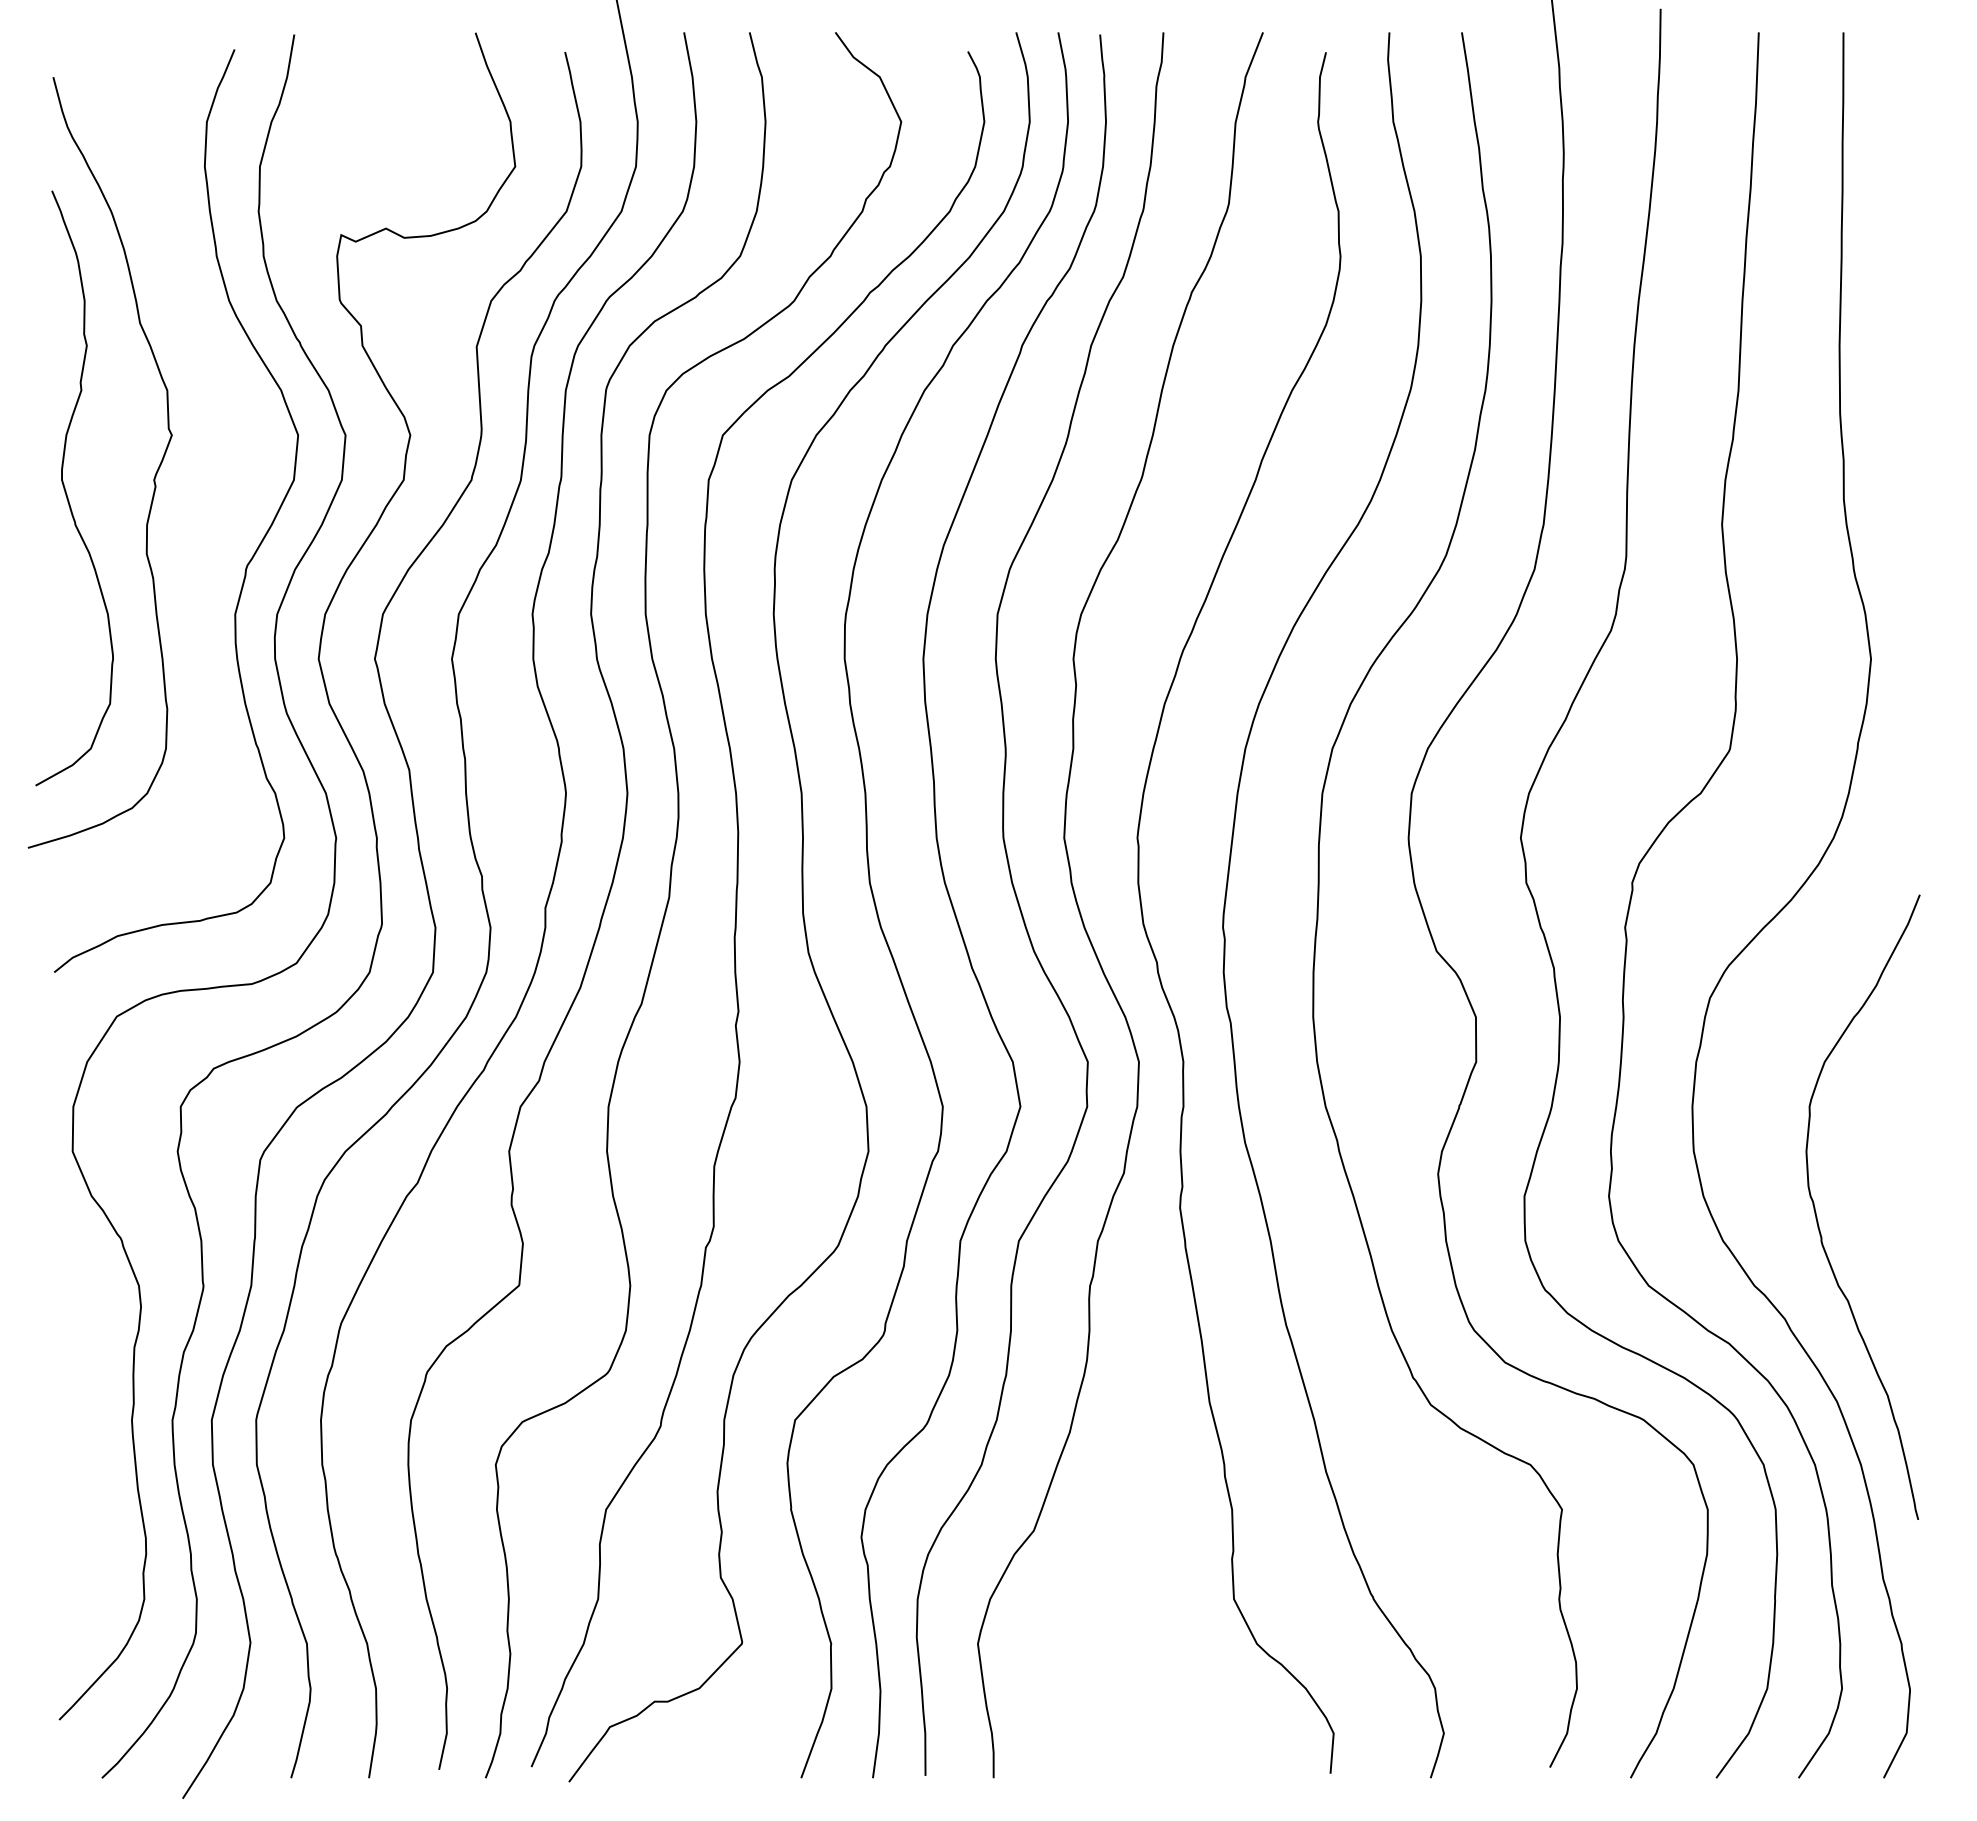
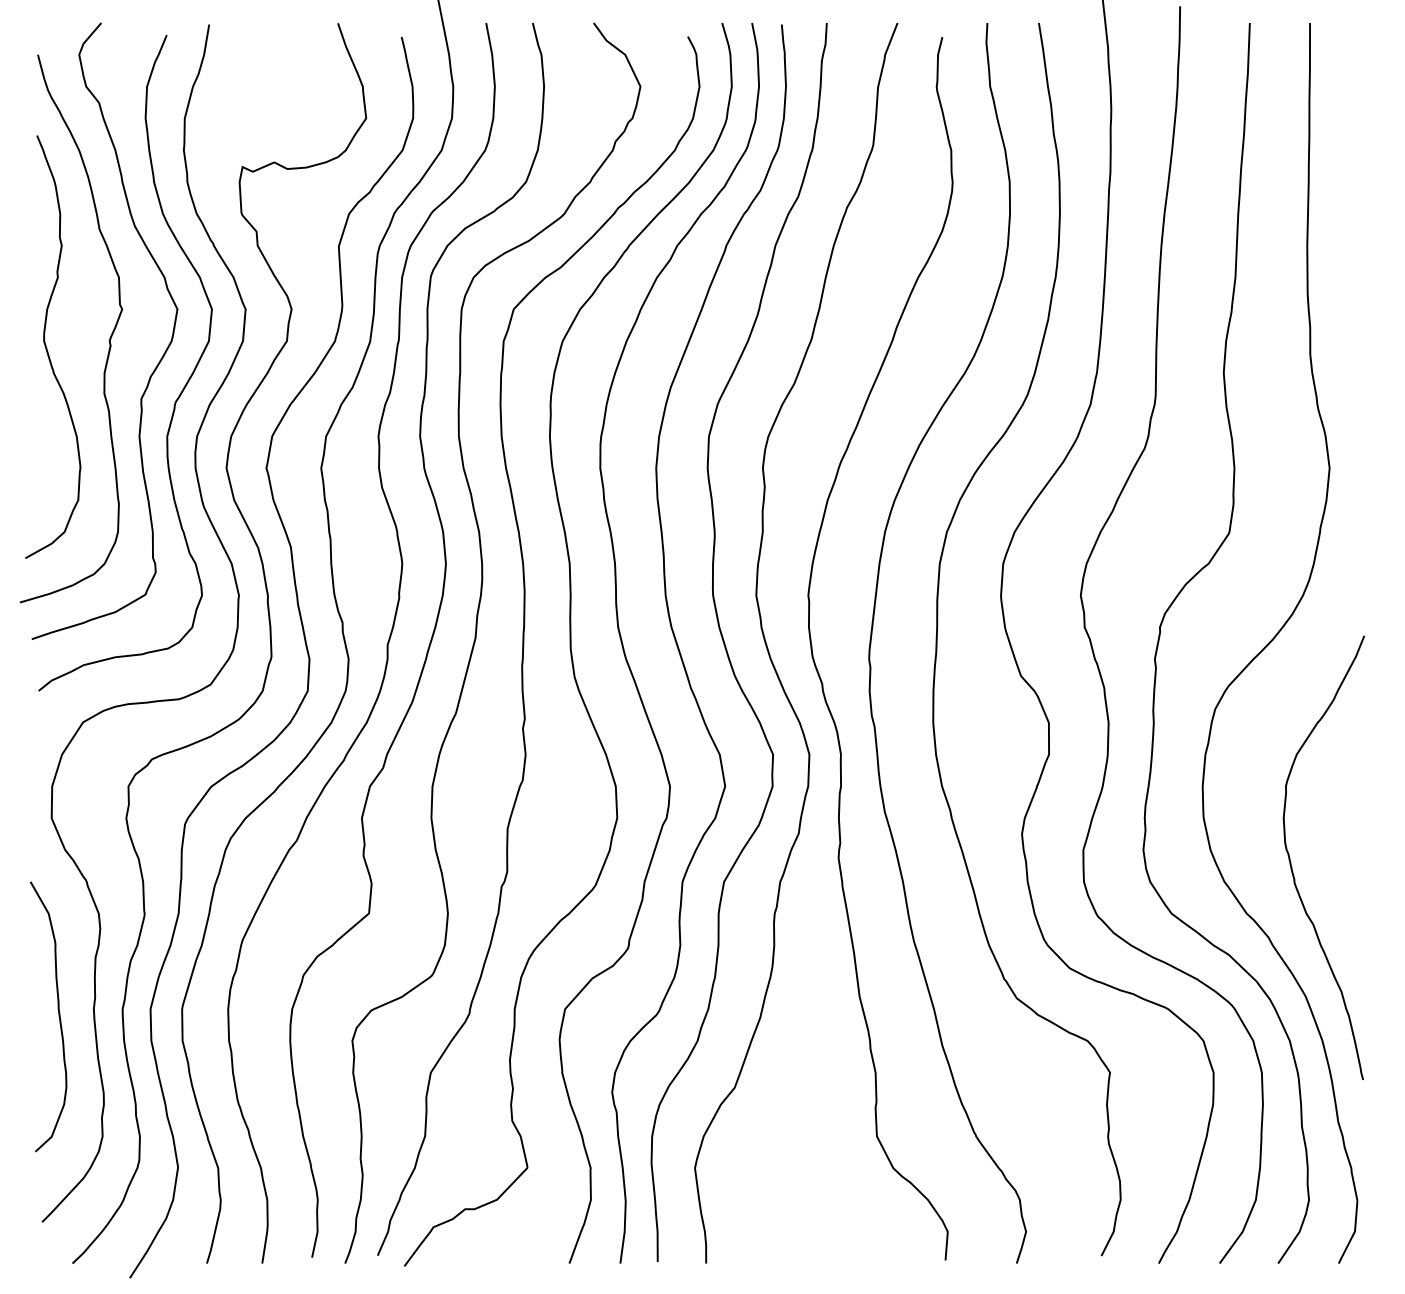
curve: (223, 509) -> (158, 362), added
curve: (82, 1429) -> (58, 1015), added

